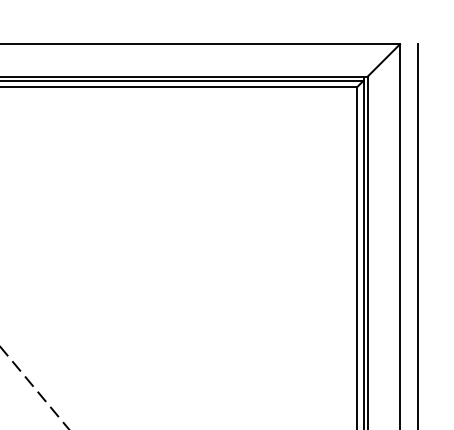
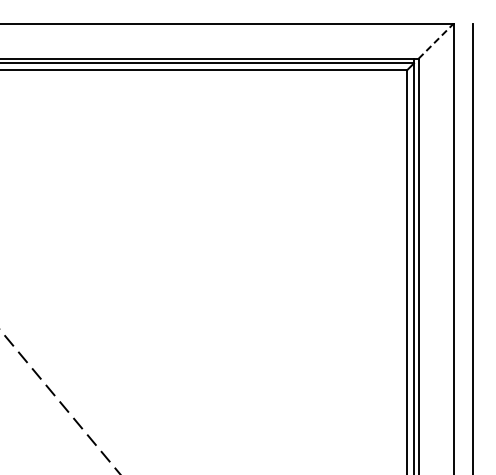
line: (384, 60) -> (436, 41), solid -> dashed

